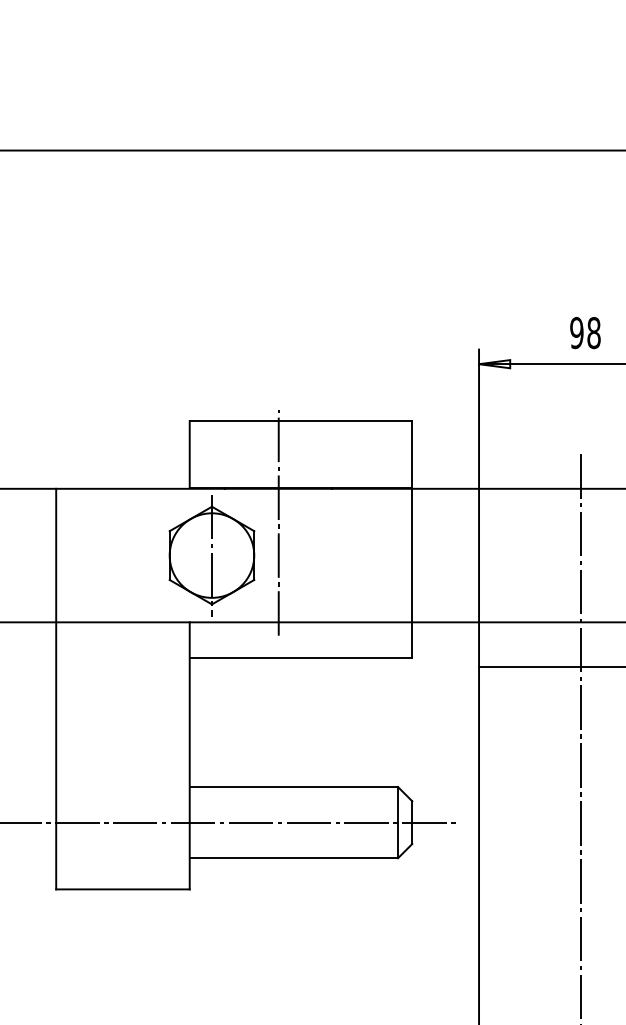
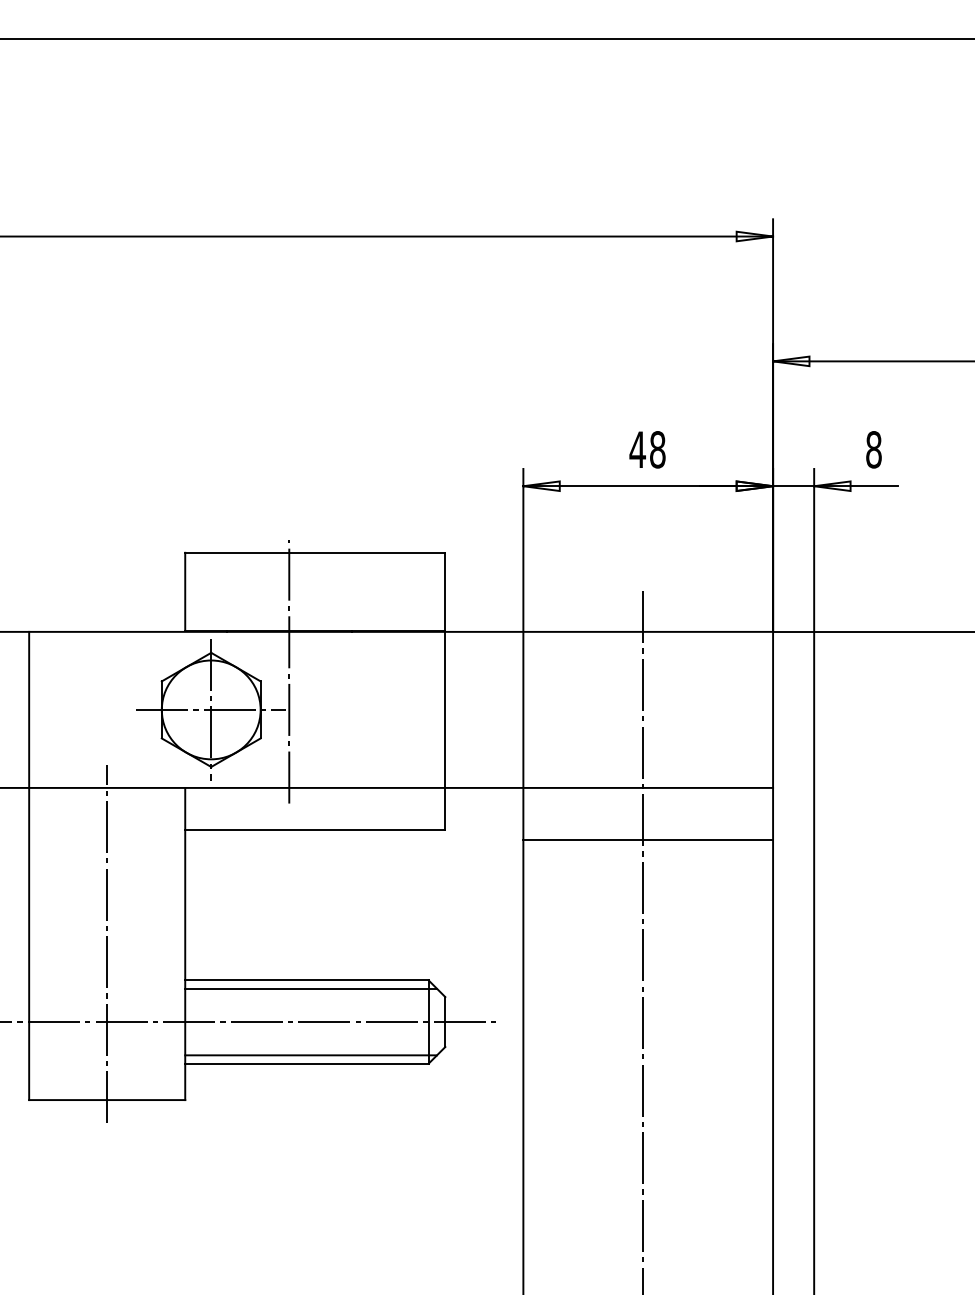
text: (576, 332) -> (637, 449), 98 -> 48
line: (212, 555) -> (211, 709), added
line: (123, 755) -> (107, 943), added
line: (297, 793) -> (311, 988), added
line: (297, 851) -> (311, 1055), added

